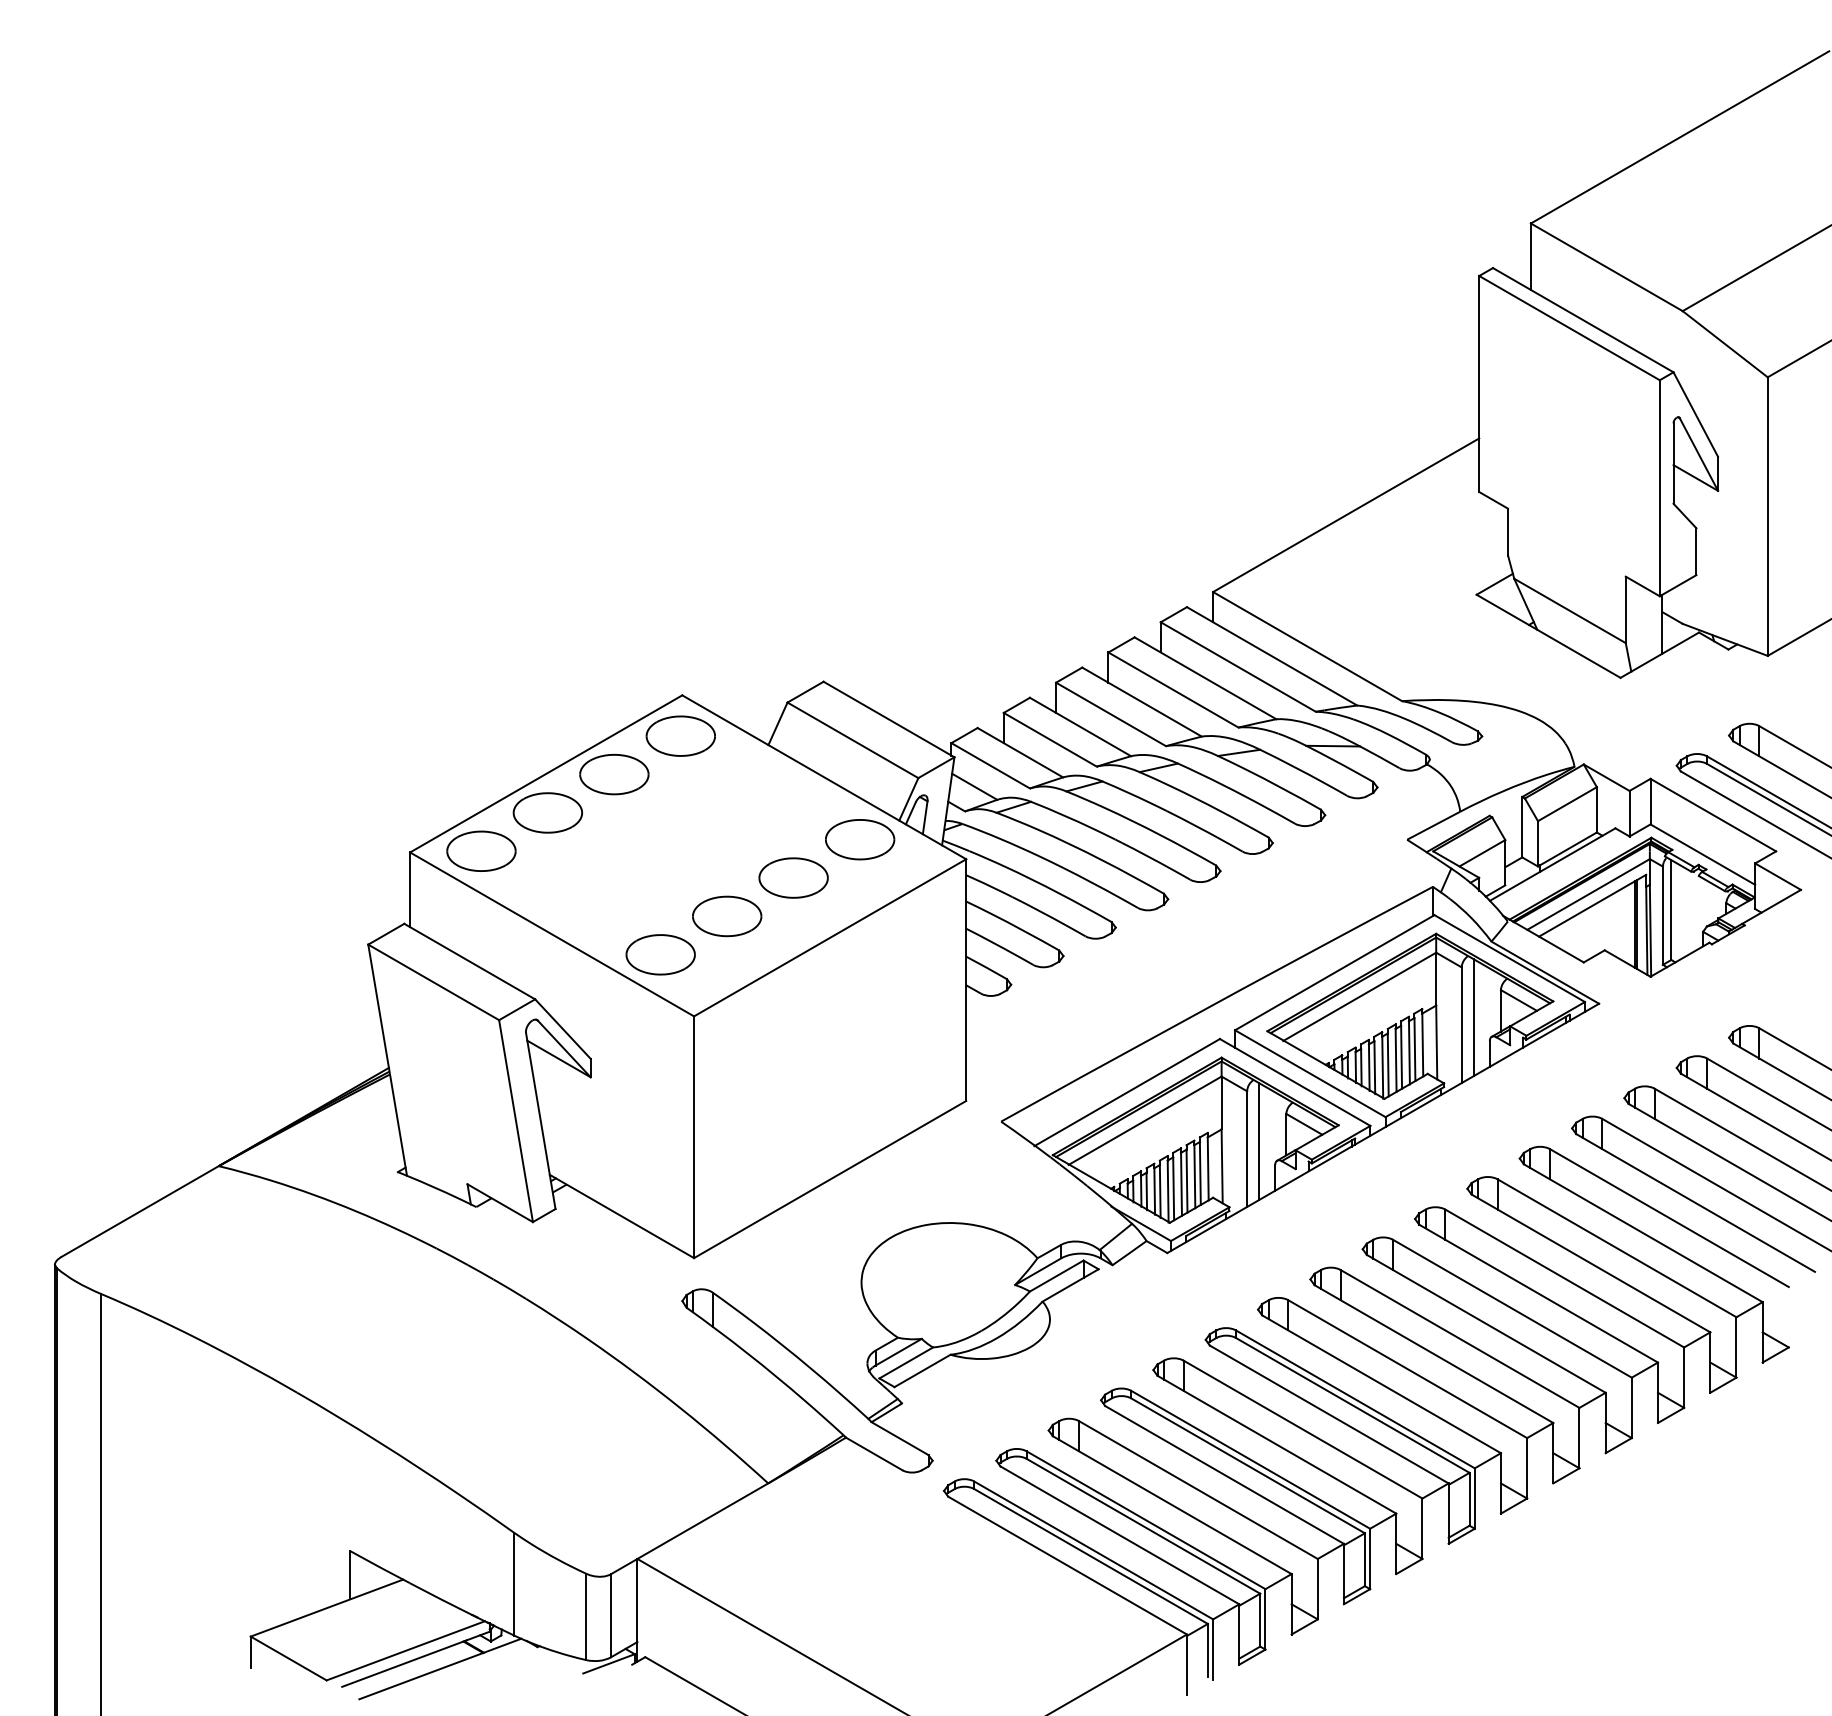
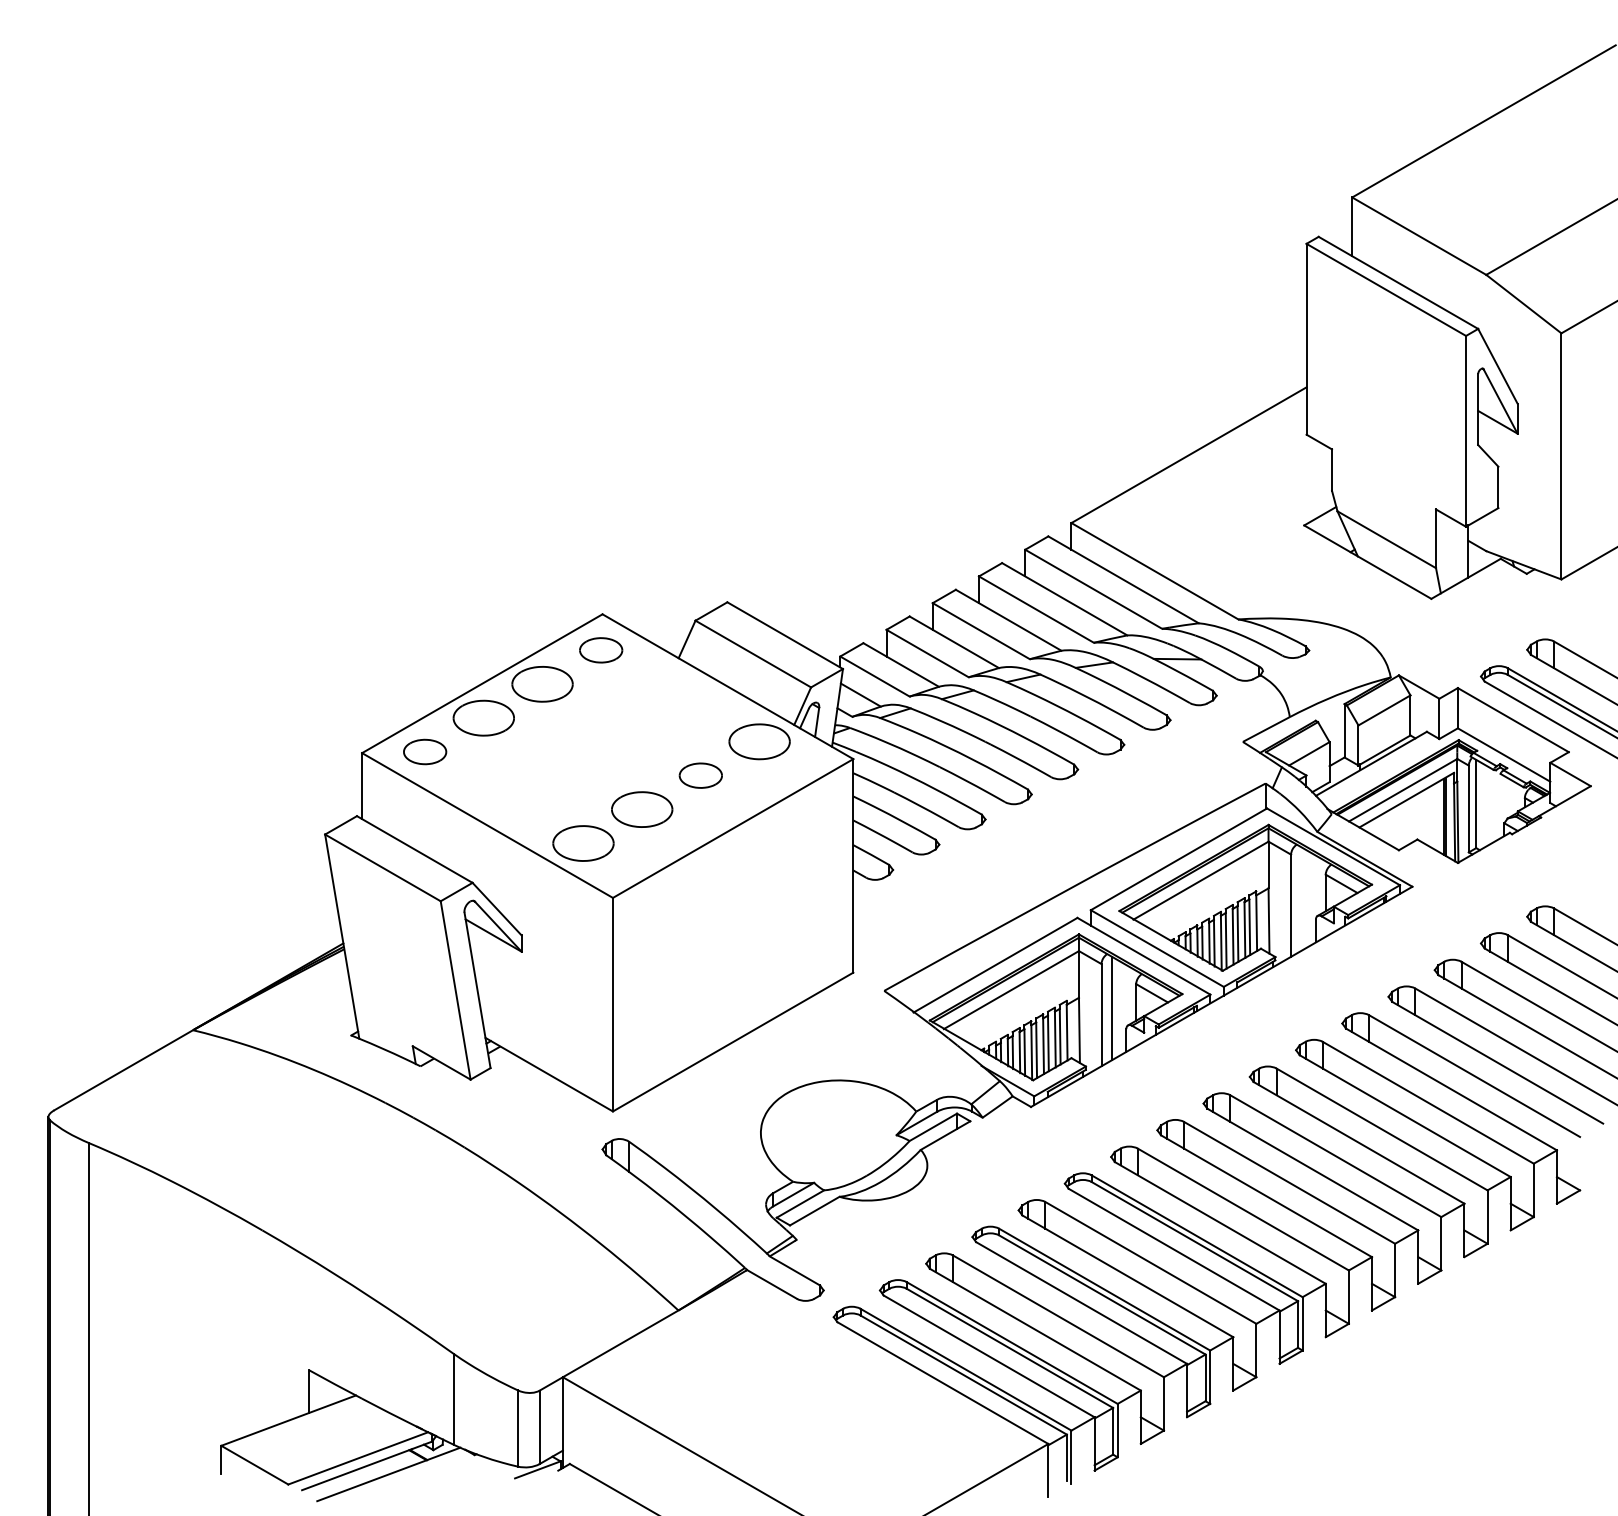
part: (680, 735) -> (600, 649), size x0.7
part: (481, 850) -> (425, 751), size x0.7
part: (793, 877) -> (700, 775), size x0.7
line: (1473, 1017) -> (1301, 898), removed

